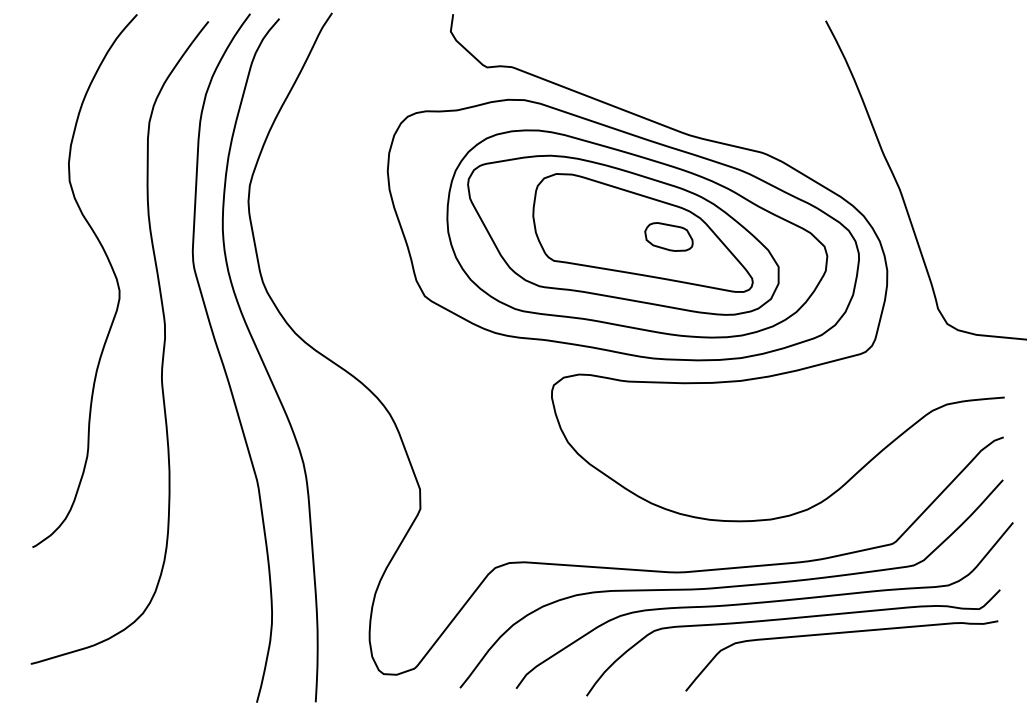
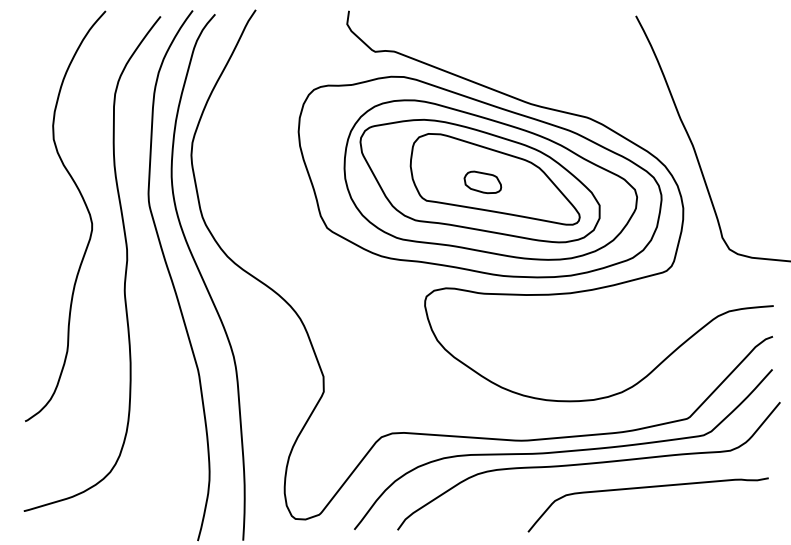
part: (668, 236) -> (482, 182), moved
curve: (793, 619) -> (611, 476), removed

